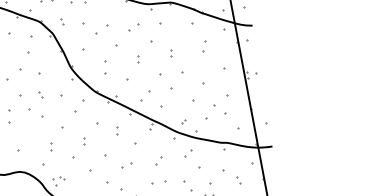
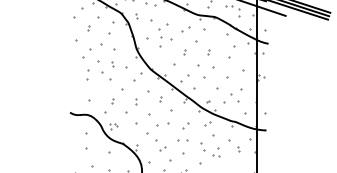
part: (204, 45) -> (232, 51), size x1.6
part: (105, 67) -> (160, 41), moved
part: (126, 165) -> (162, 124), size x1.6

